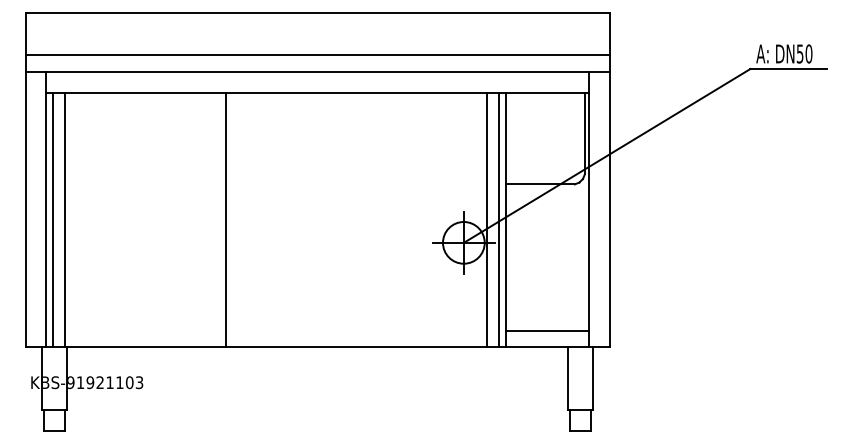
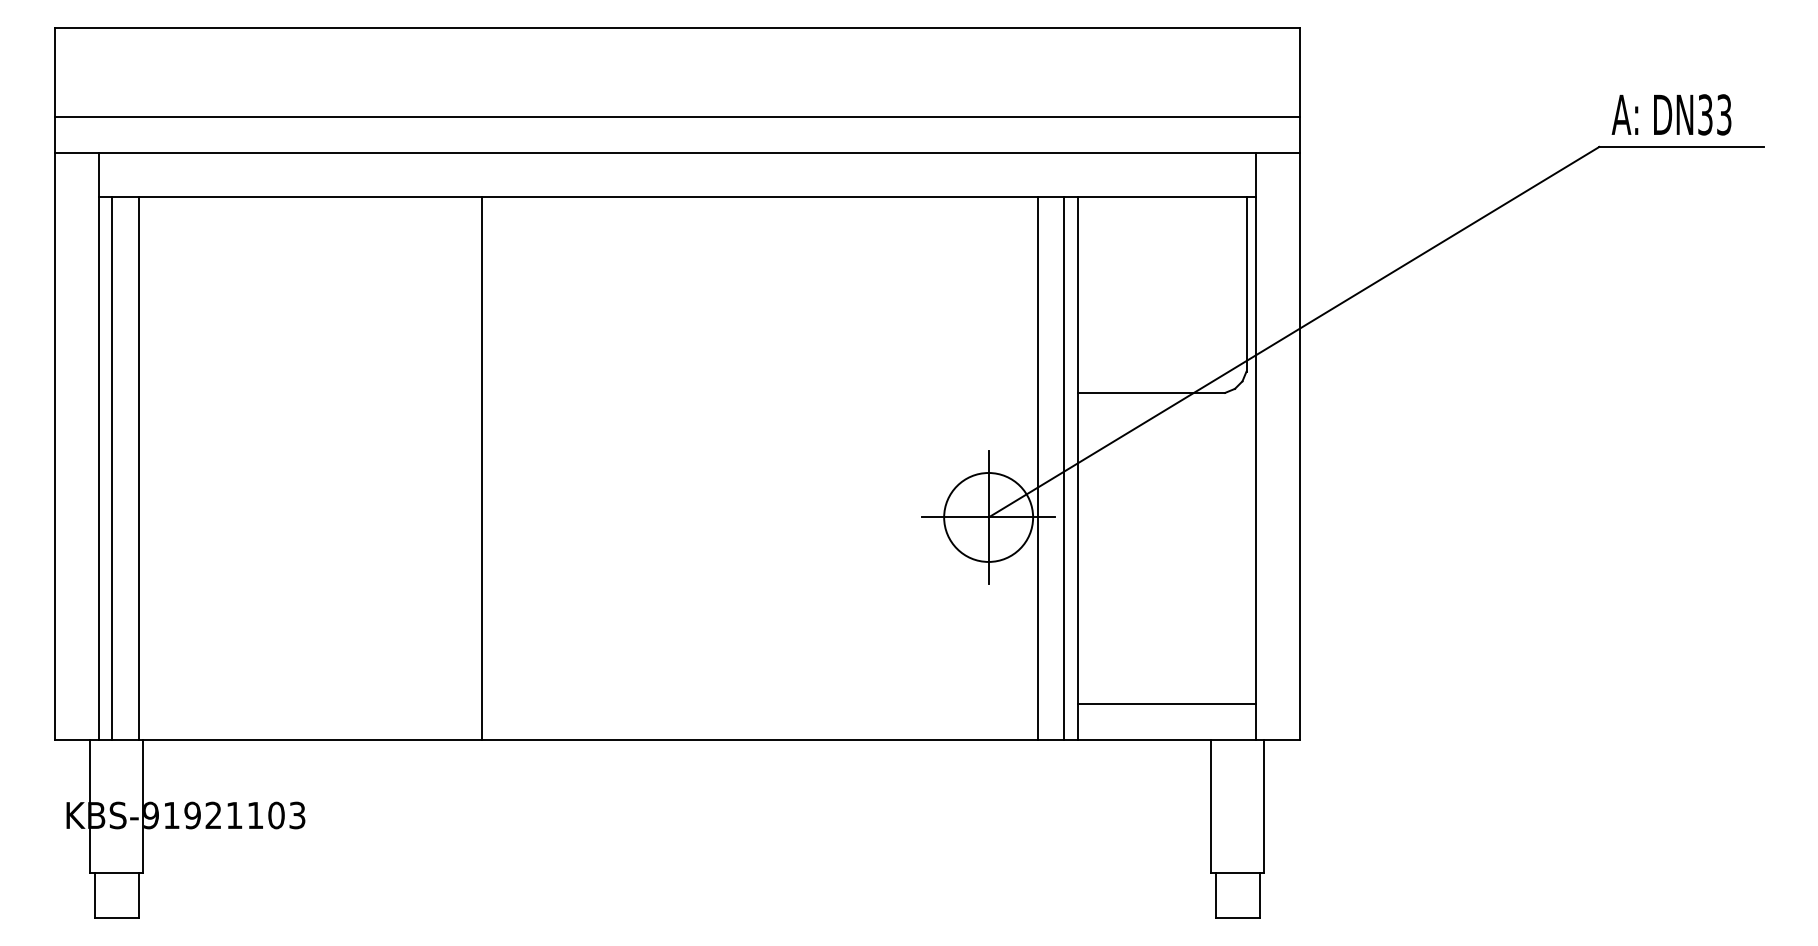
text: (804, 53) -> (1714, 113), DN50 -> DN33

